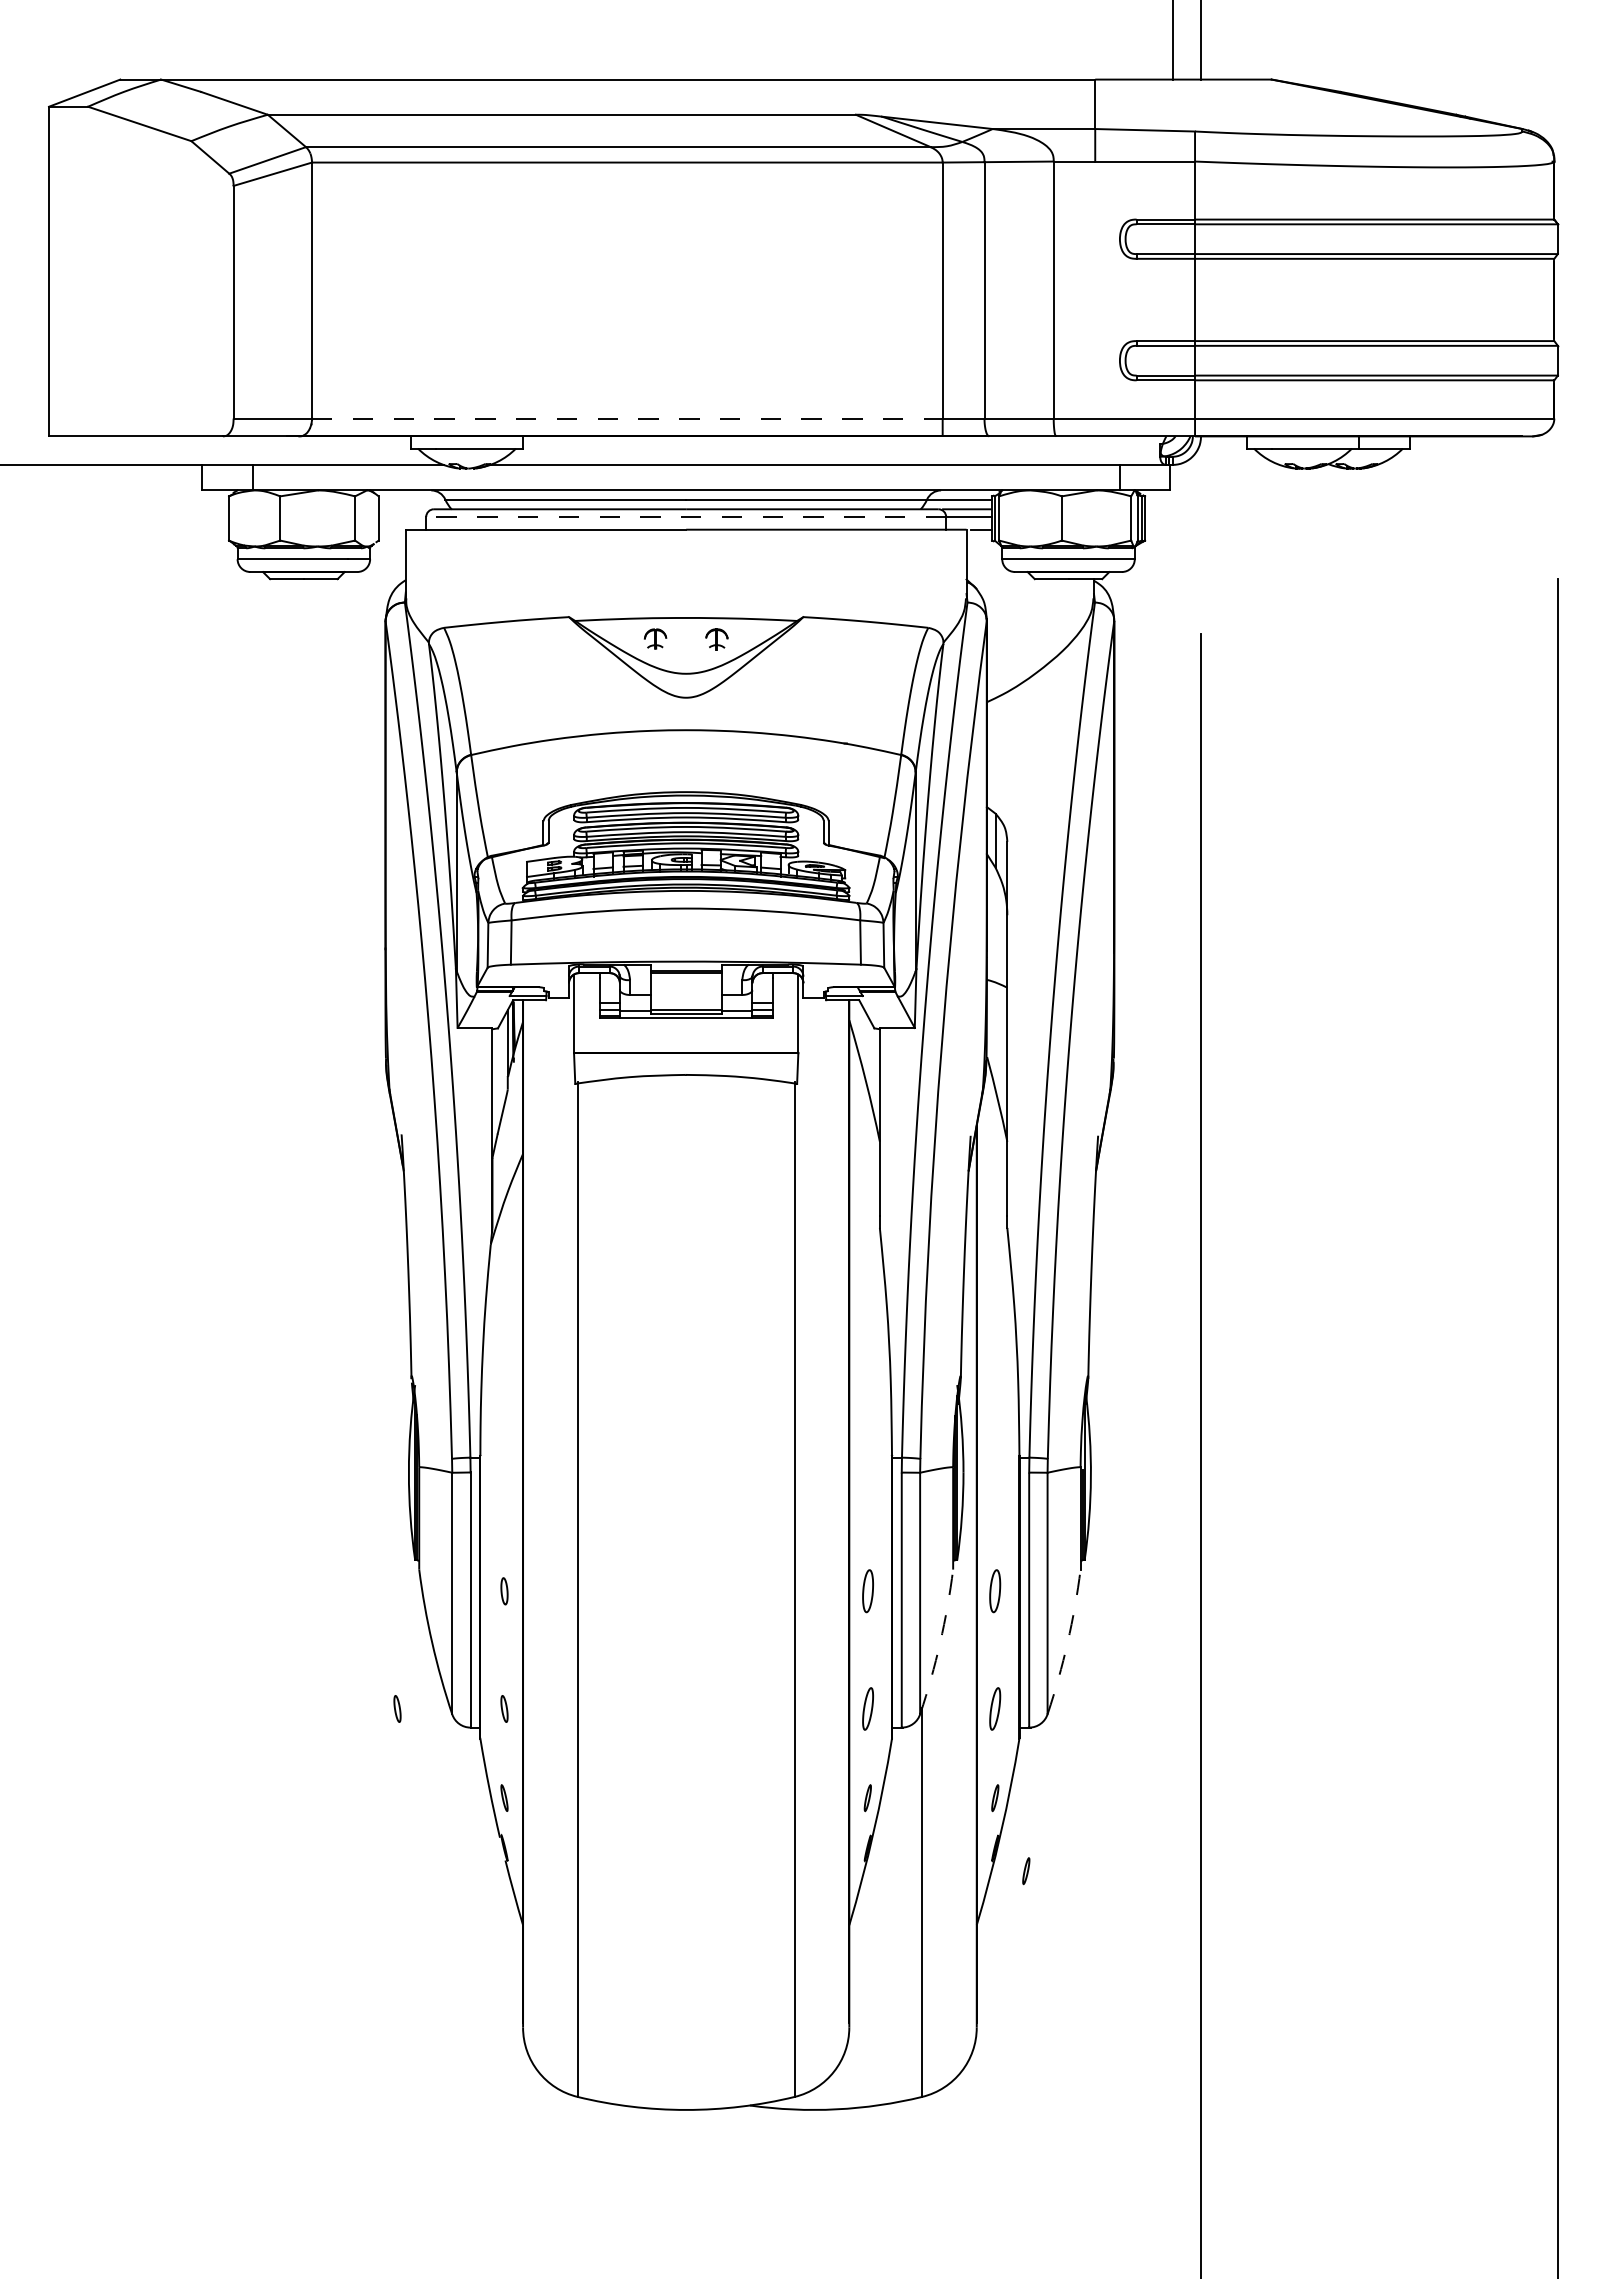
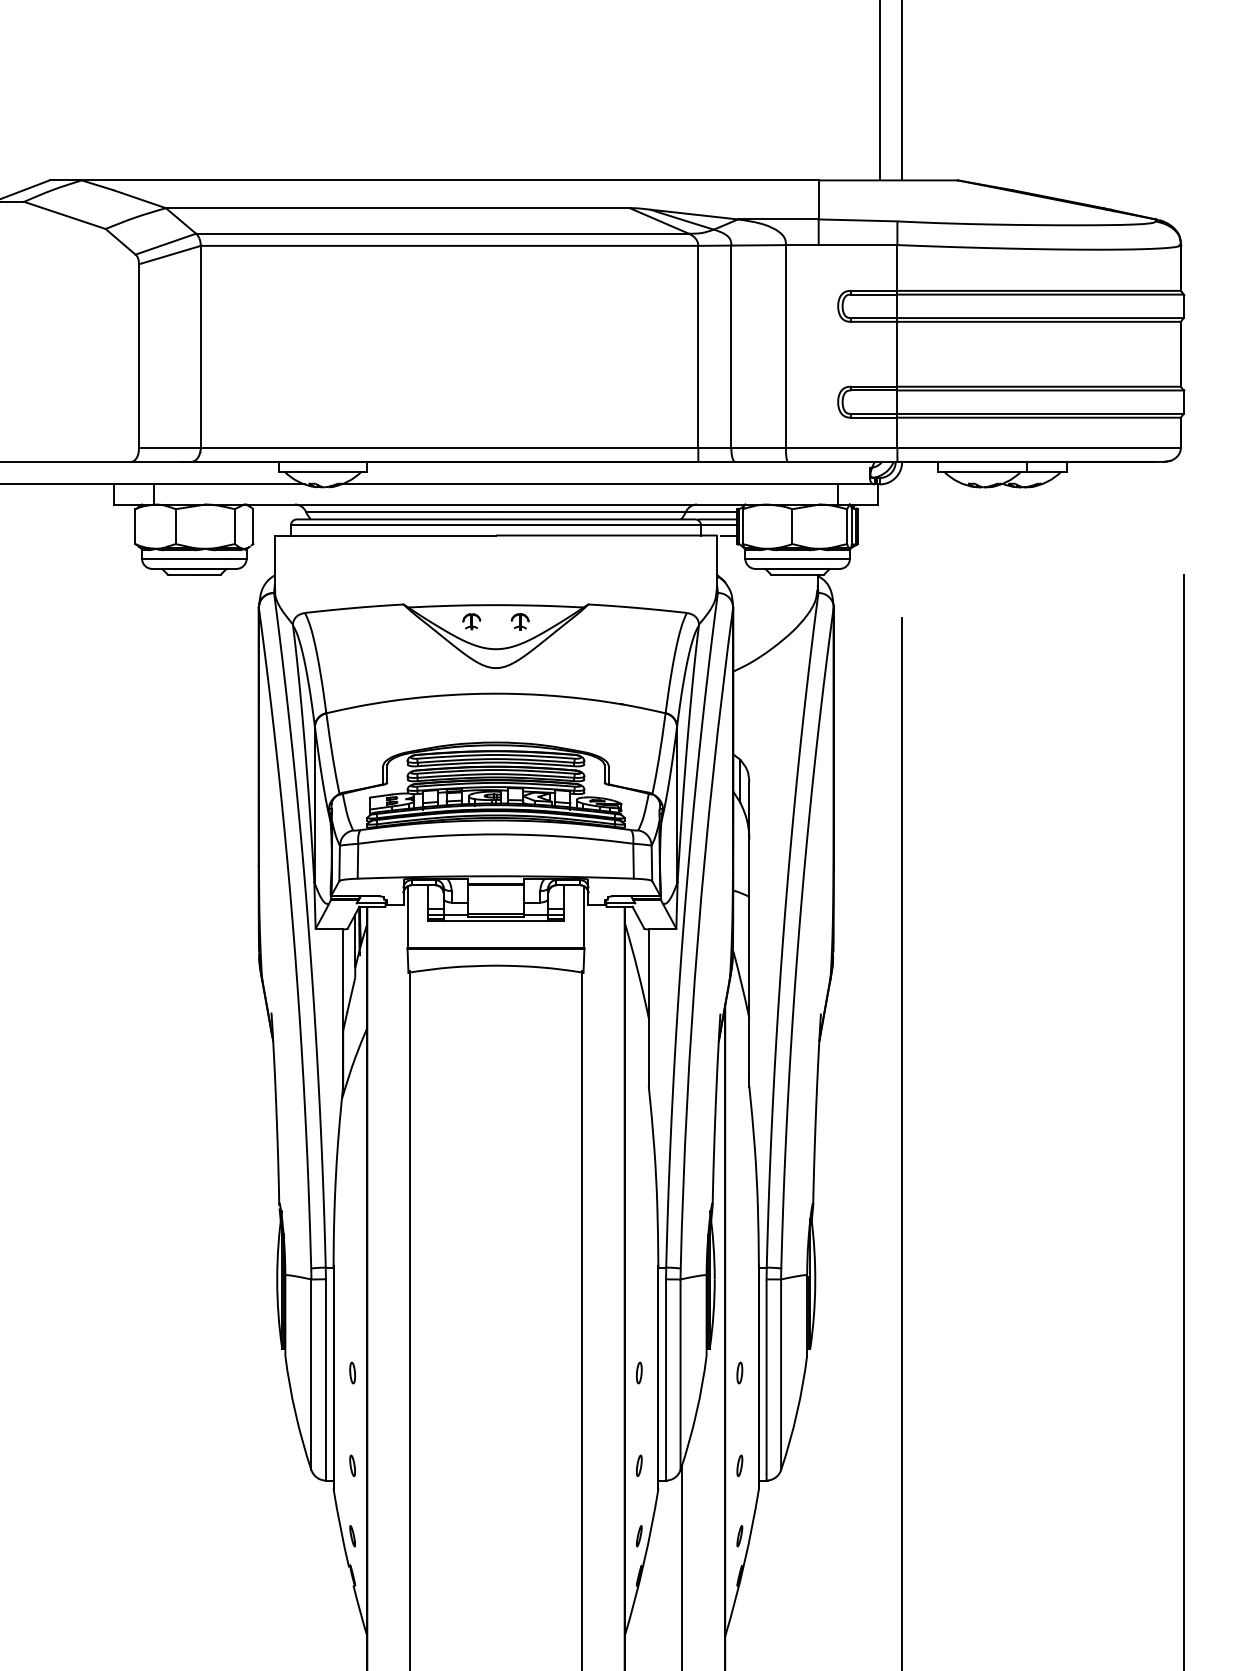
line: (627, 418) -> (449, 447), dashed -> solid
line: (686, 516) -> (496, 525), dashed -> solid
part: (867, 1591) -> (639, 1373), size x0.62
part: (995, 1591) -> (740, 1373), size x0.62
arc: (940, 1642) -> (696, 1413), dashed -> solid
arc: (1067, 1642) -> (796, 1413), dashed -> solid
part: (397, 1708) -> (268, 1465), removed
part: (867, 1708) -> (639, 1465), size x0.62
part: (995, 1708) -> (740, 1465), size x0.62
part: (1026, 1871) -> (764, 1594), removed

